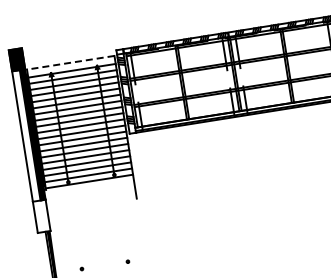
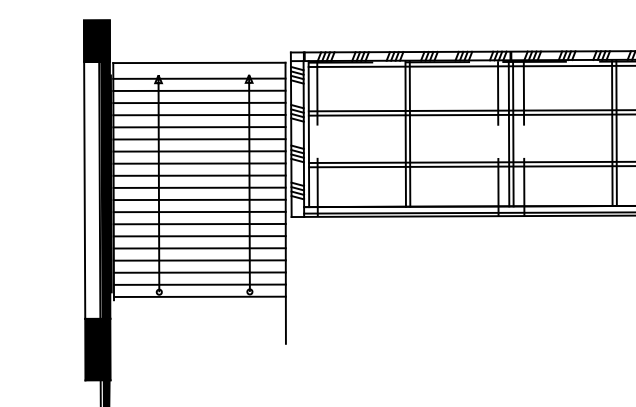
line: (70, 62) -> (198, 62), dashed -> solid
fill: (41, 216) -> (97, 349), added

